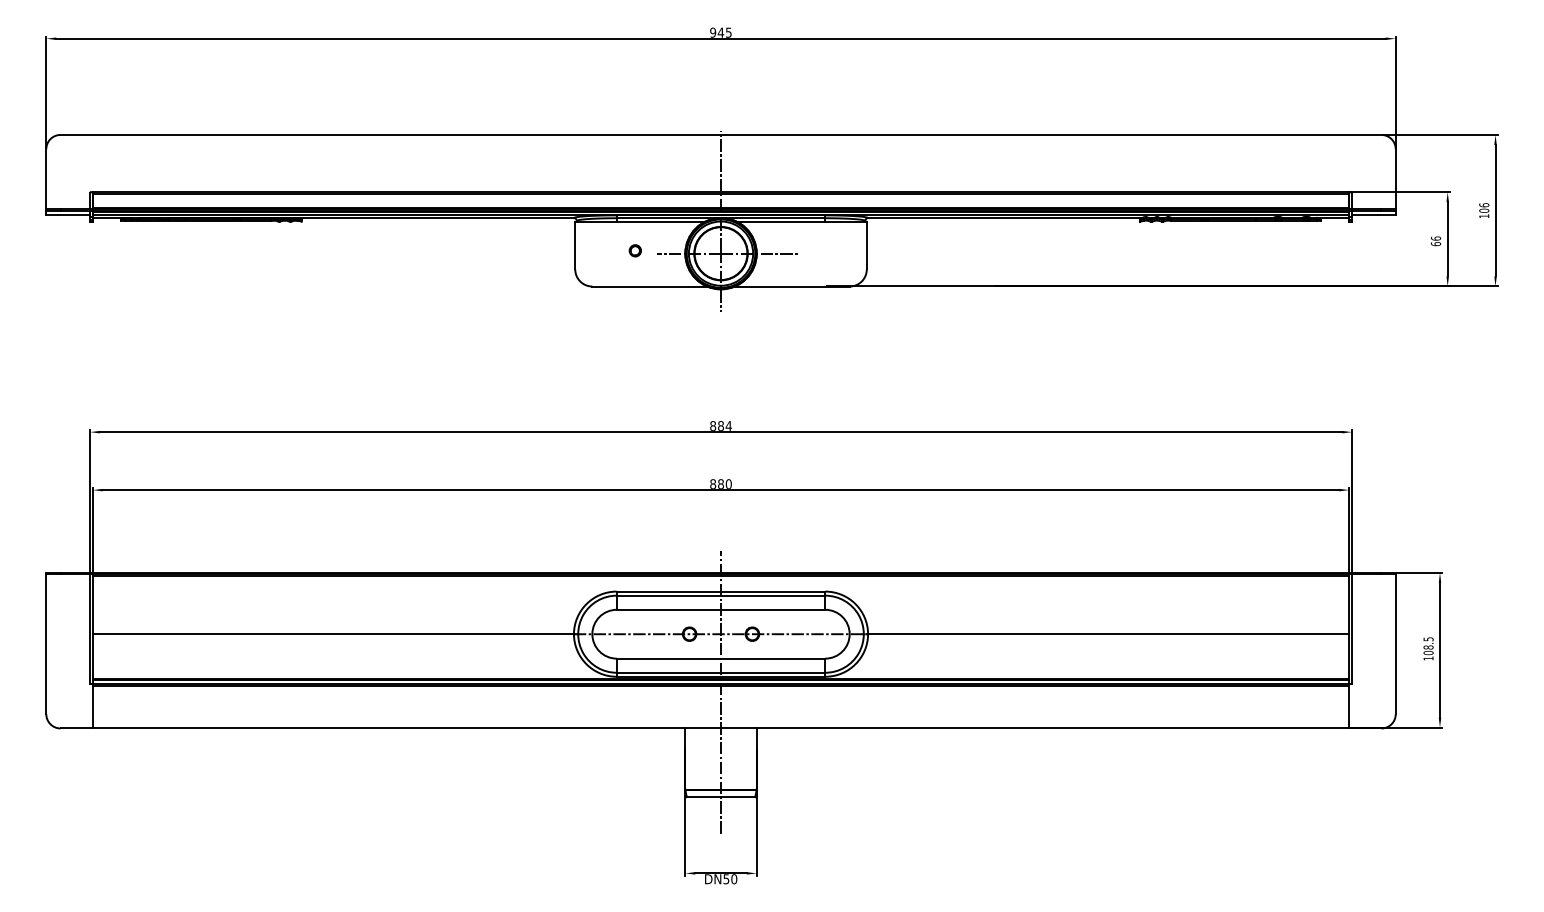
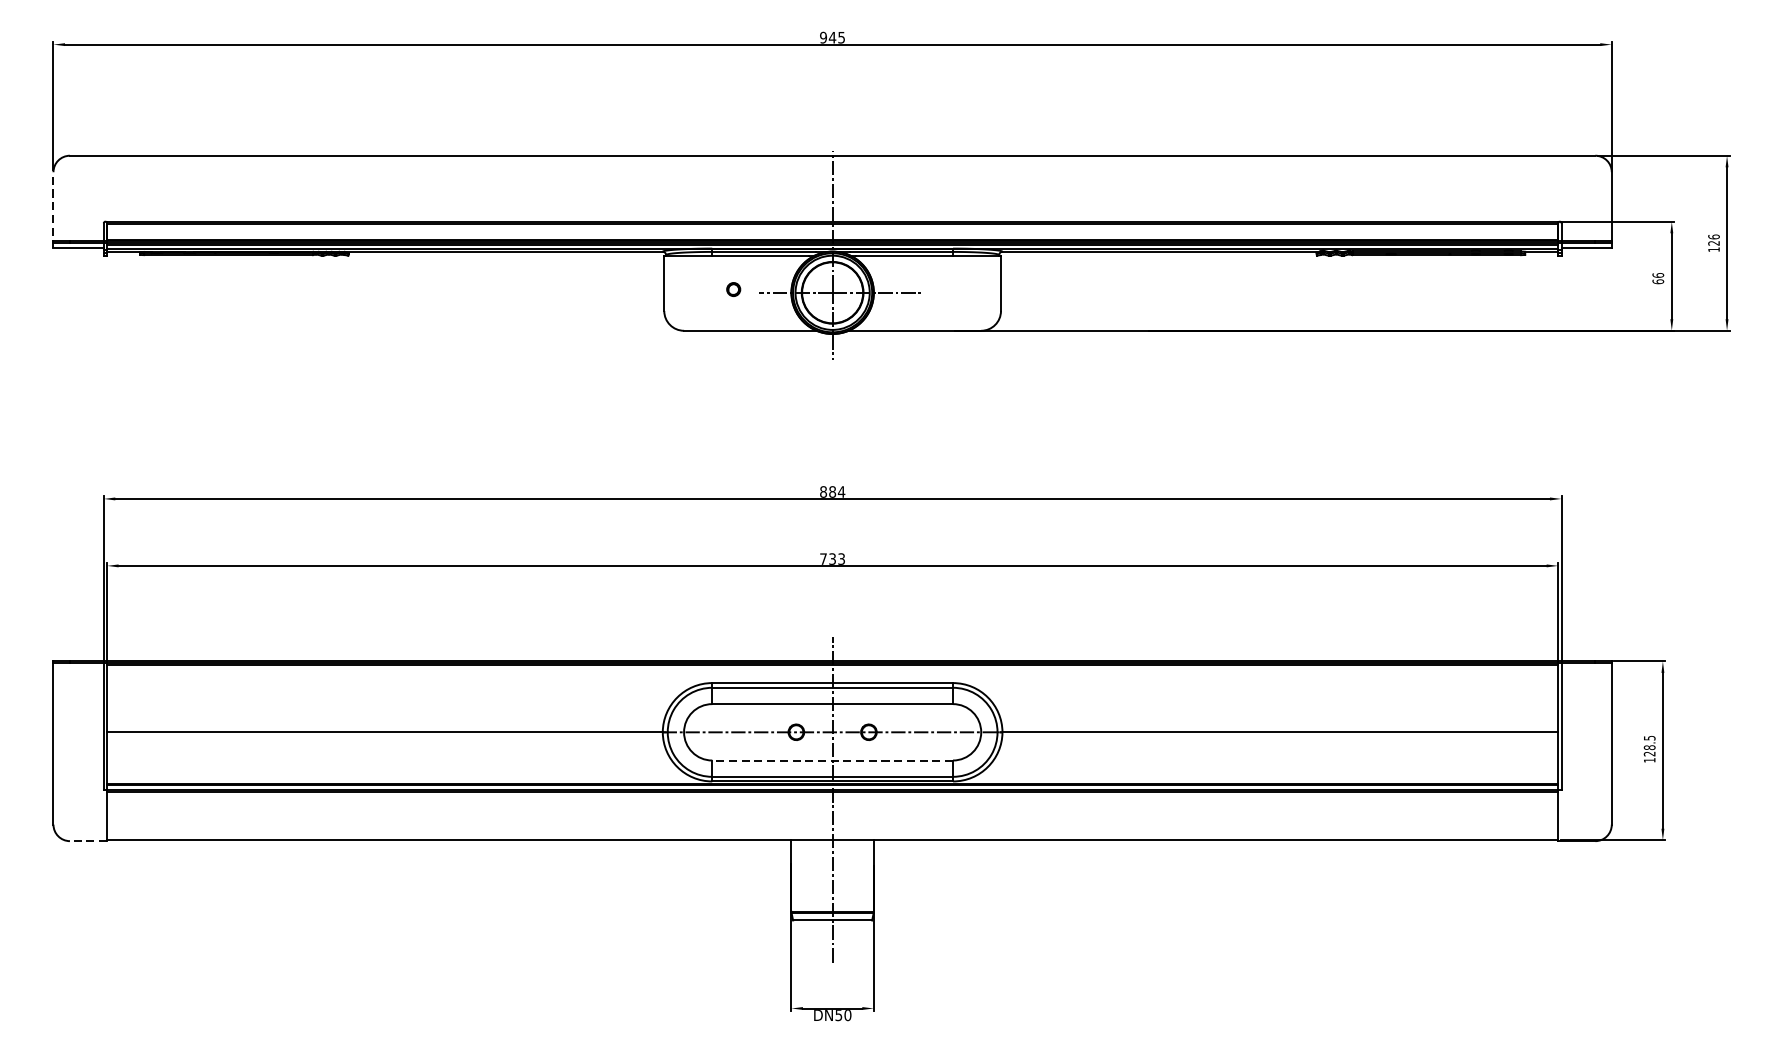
line: (46, 182) -> (53, 210), solid -> dashed
text: (1484, 210) -> (1714, 242), 106 -> 126
text: (720, 483) -> (832, 558), 880 -> 733
text: (1428, 652) -> (1649, 753), 108.5 -> 128.5
line: (720, 658) -> (832, 760), solid -> dashed
line: (76, 728) -> (88, 841), solid -> dashed

